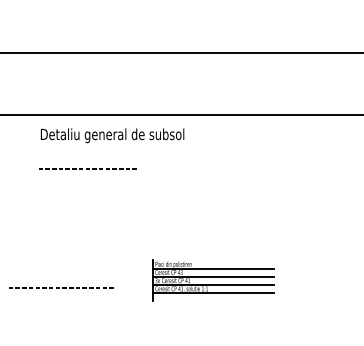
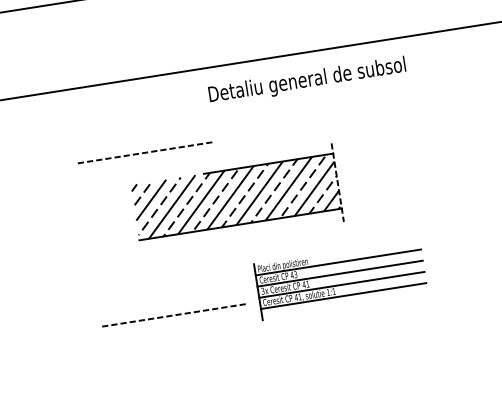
text: (112, 135) -> (307, 80), moved
part: (147, 211) -> (235, 198), added
line: (62, 287) -> (175, 314), moved

